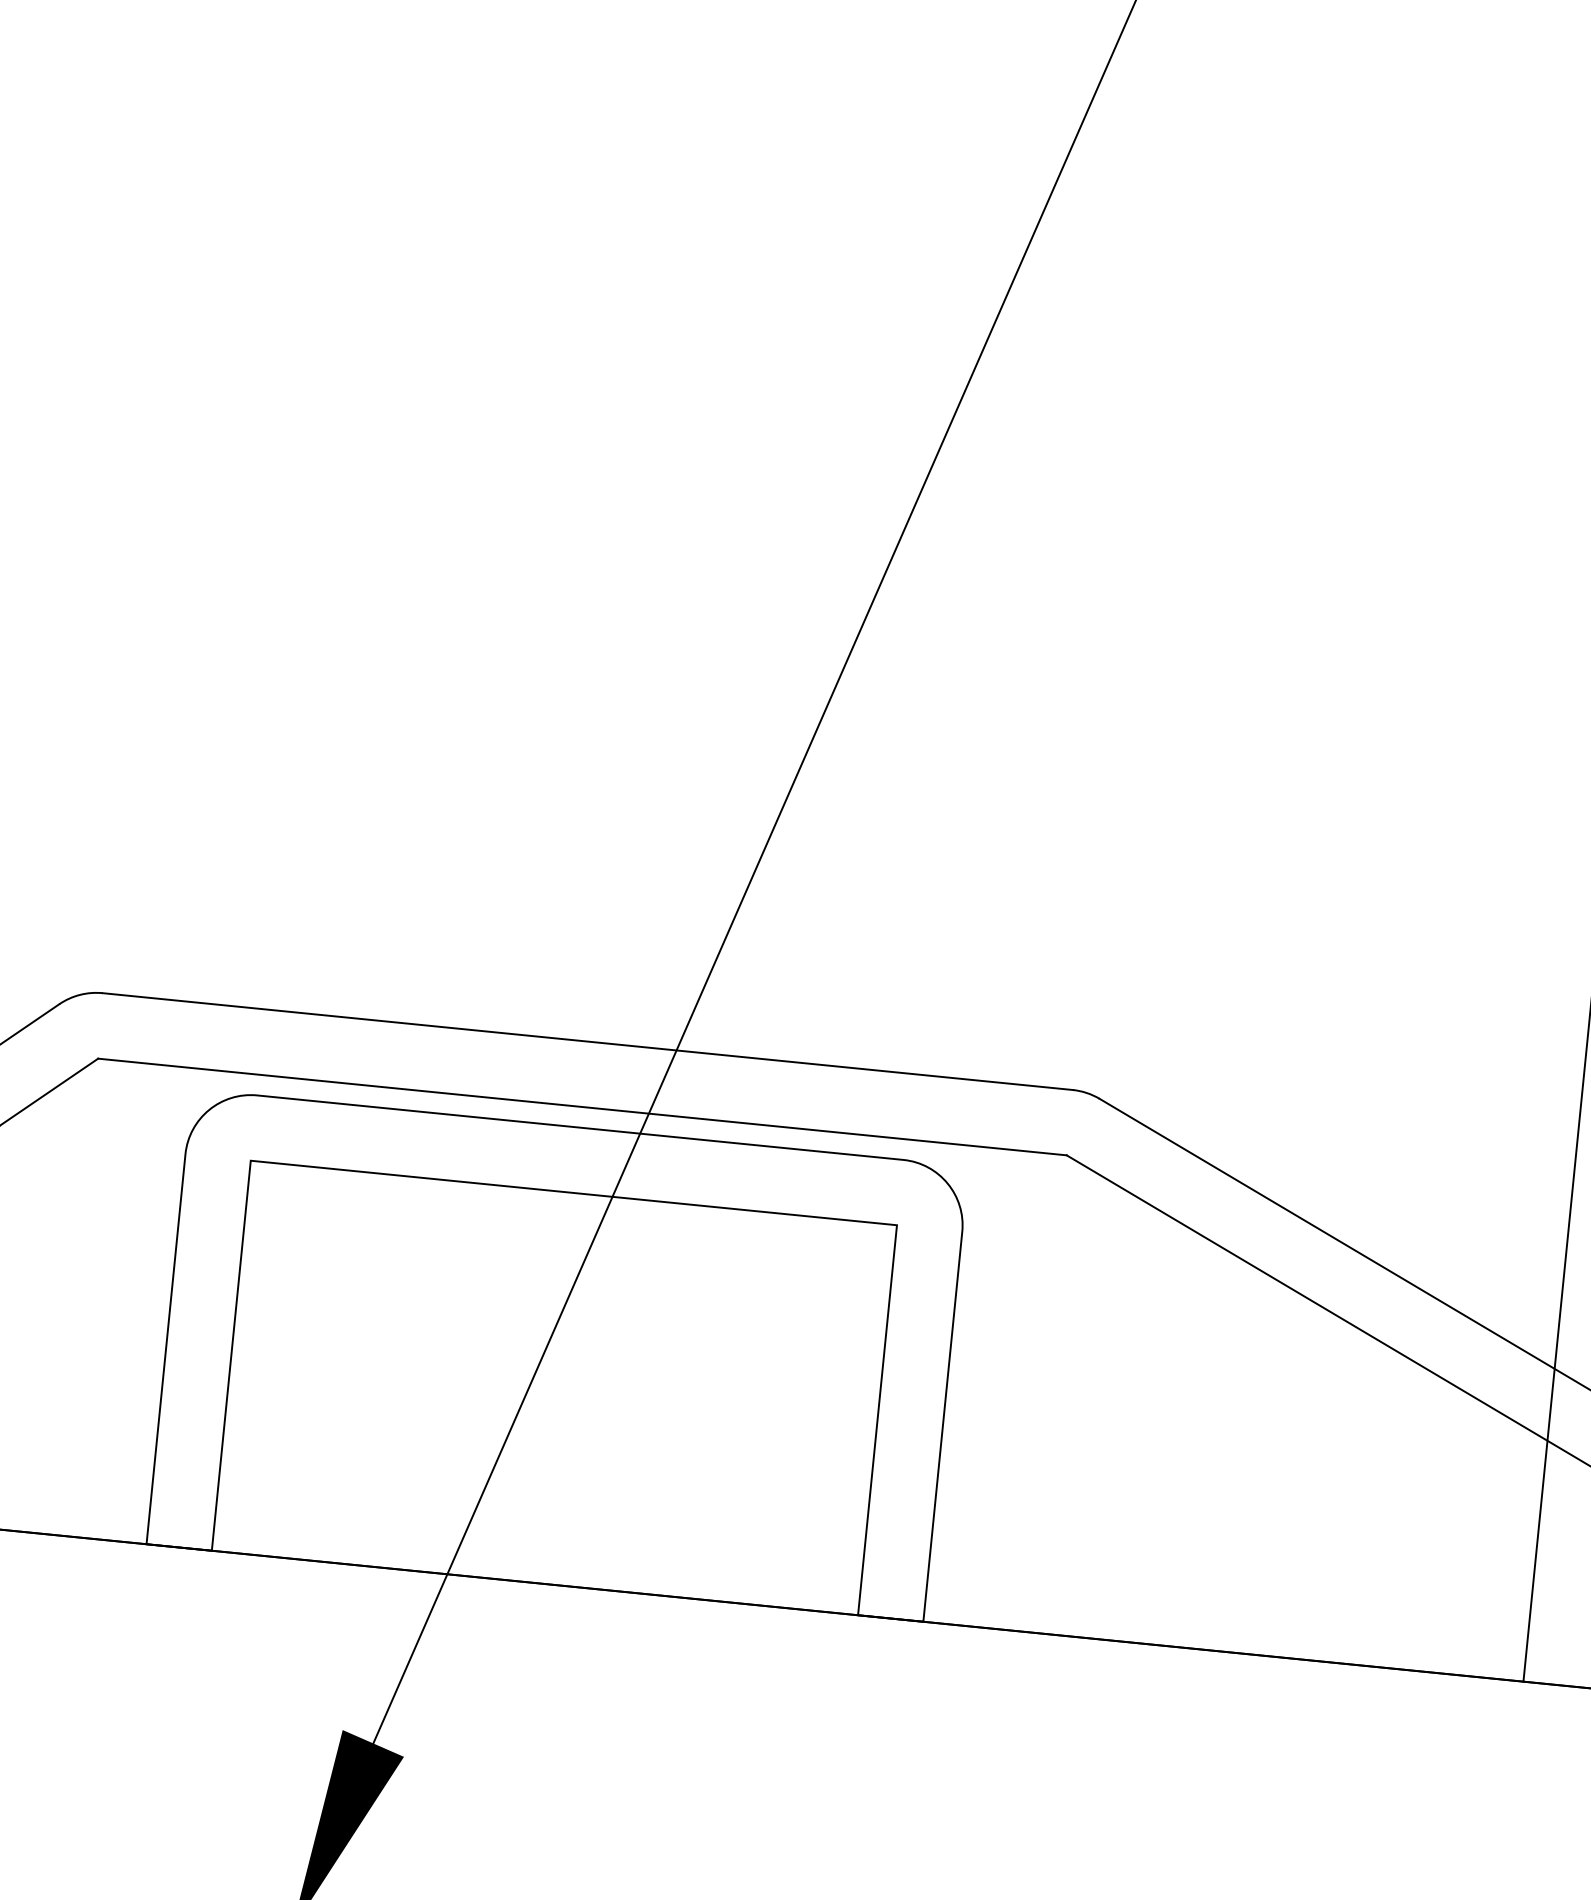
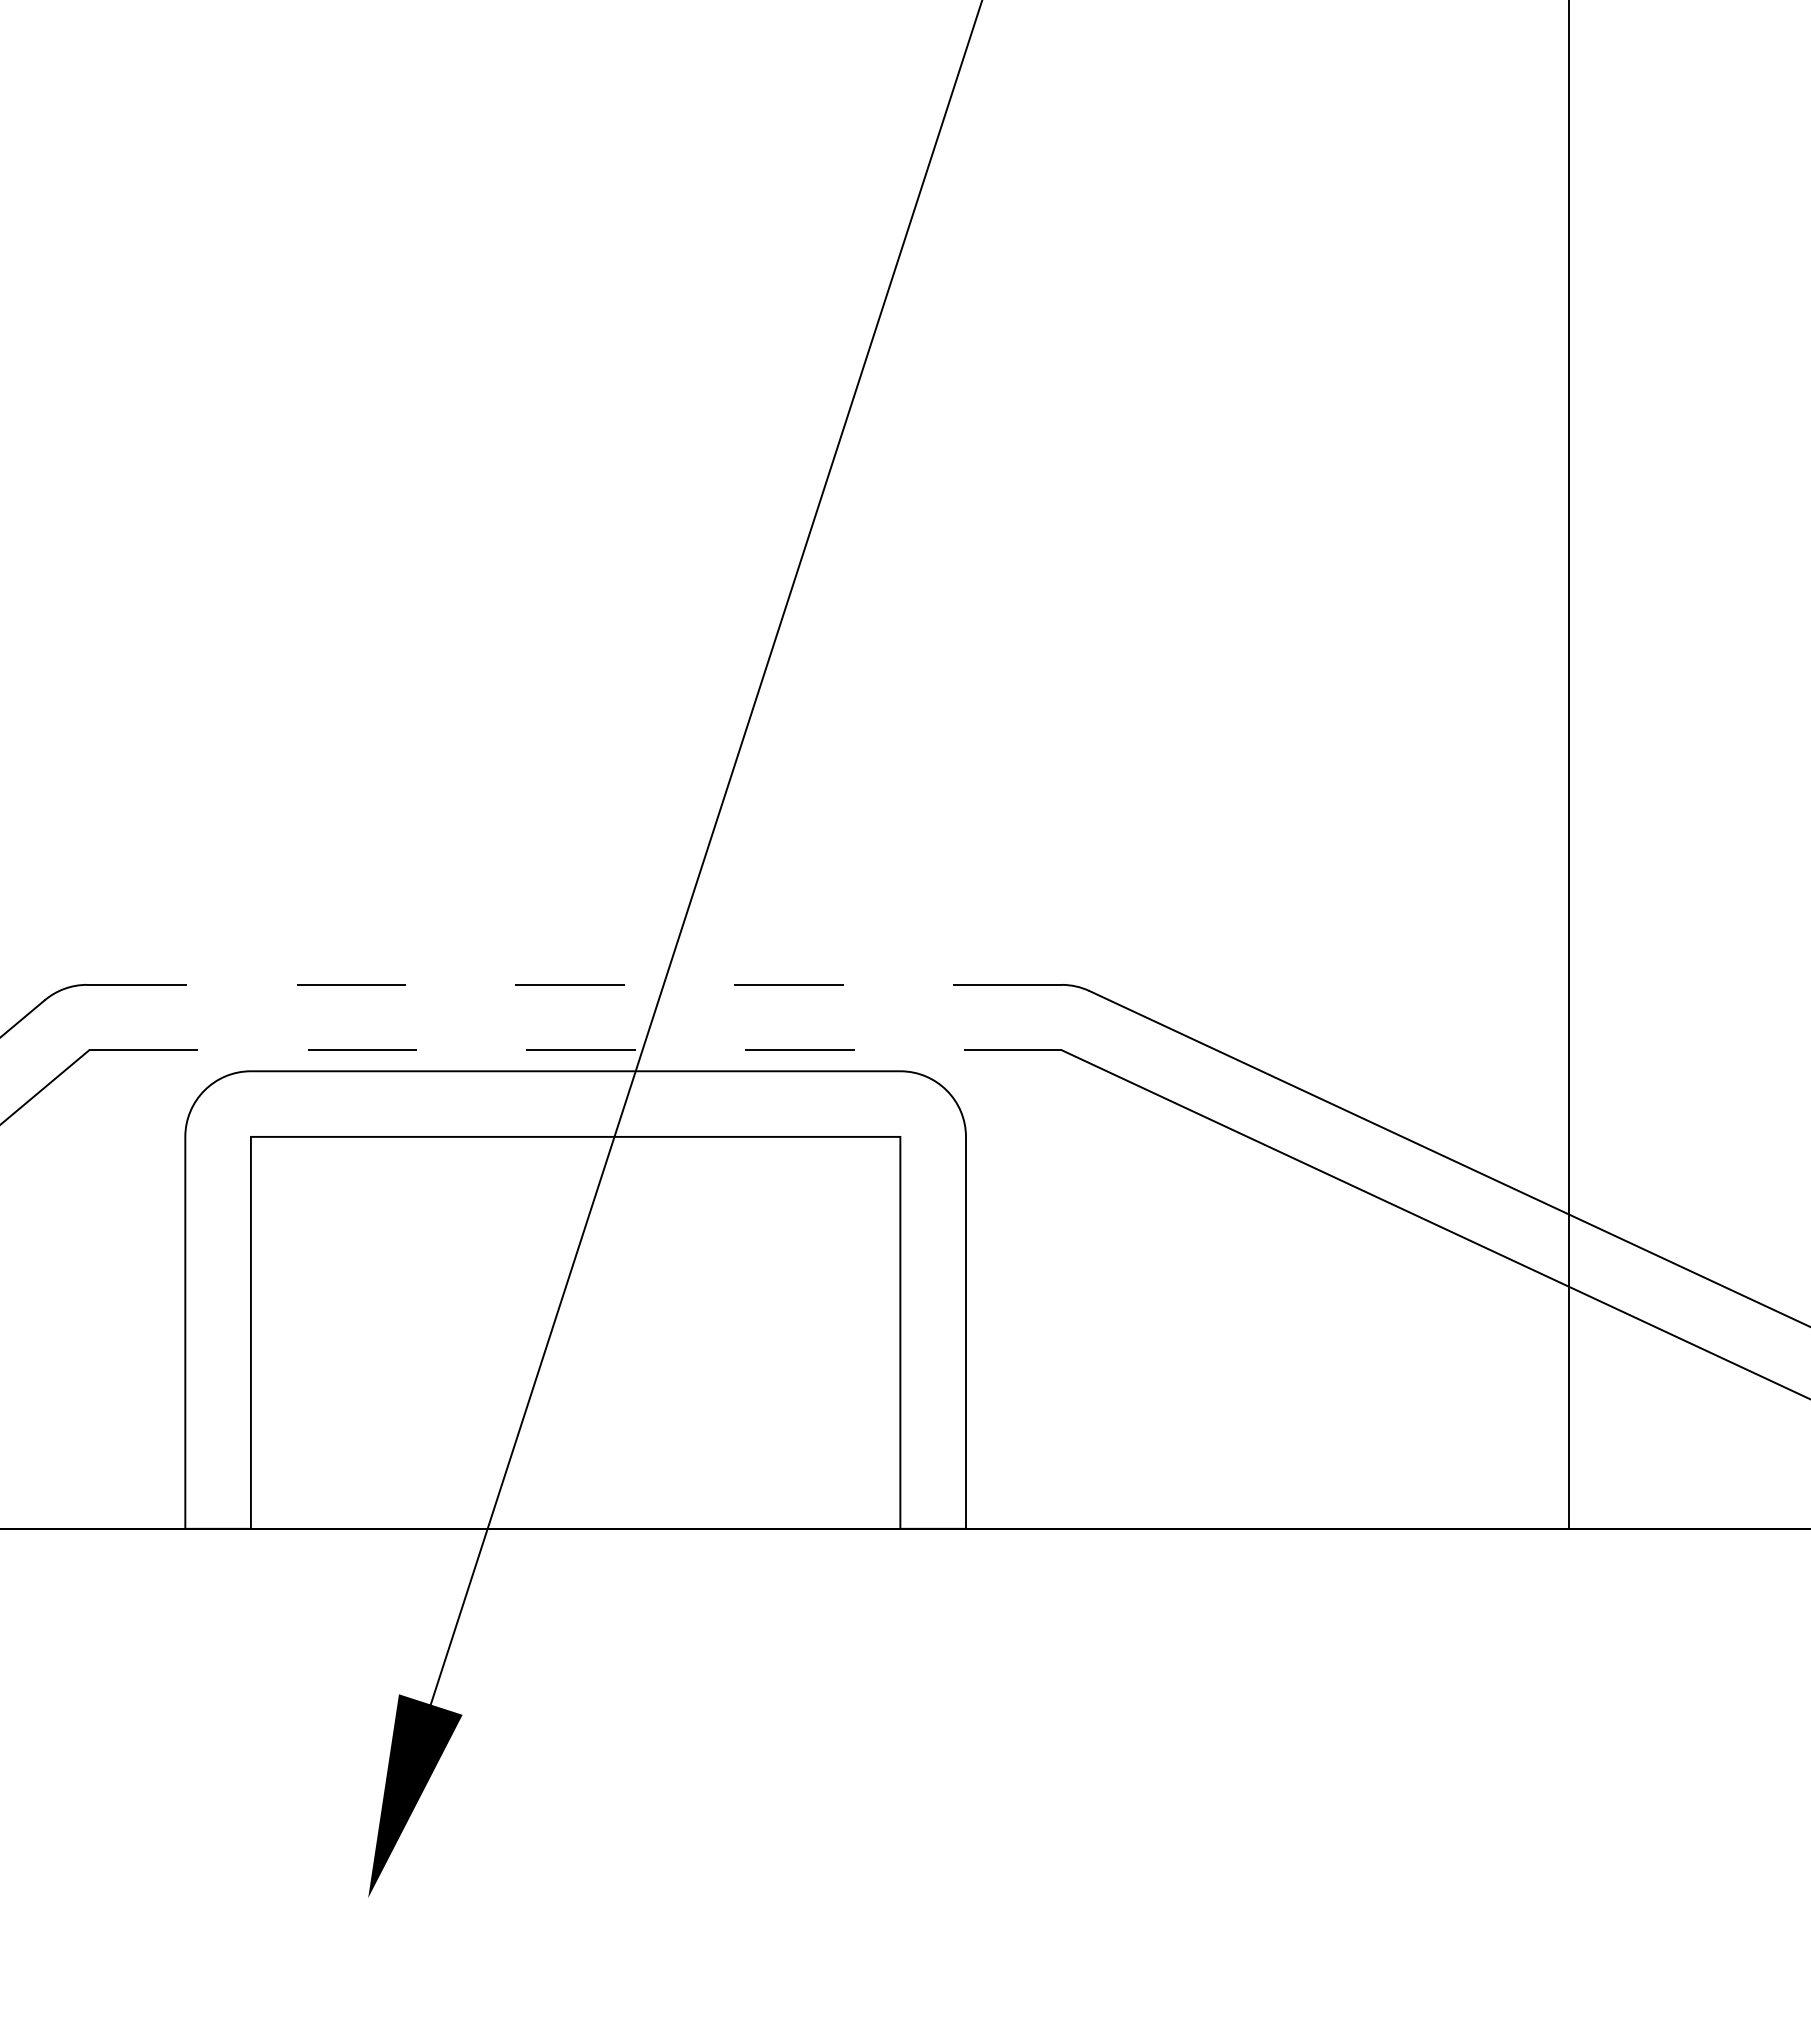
line: (587, 1041) -> (574, 984), solid -> dashed
line: (582, 1107) -> (575, 1050), solid -> dashed

